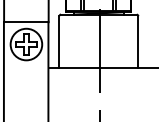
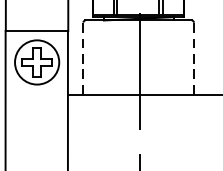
line: (59, 41) -> (83, 58), solid -> dashed
line: (138, 41) -> (194, 58), solid -> dashed

